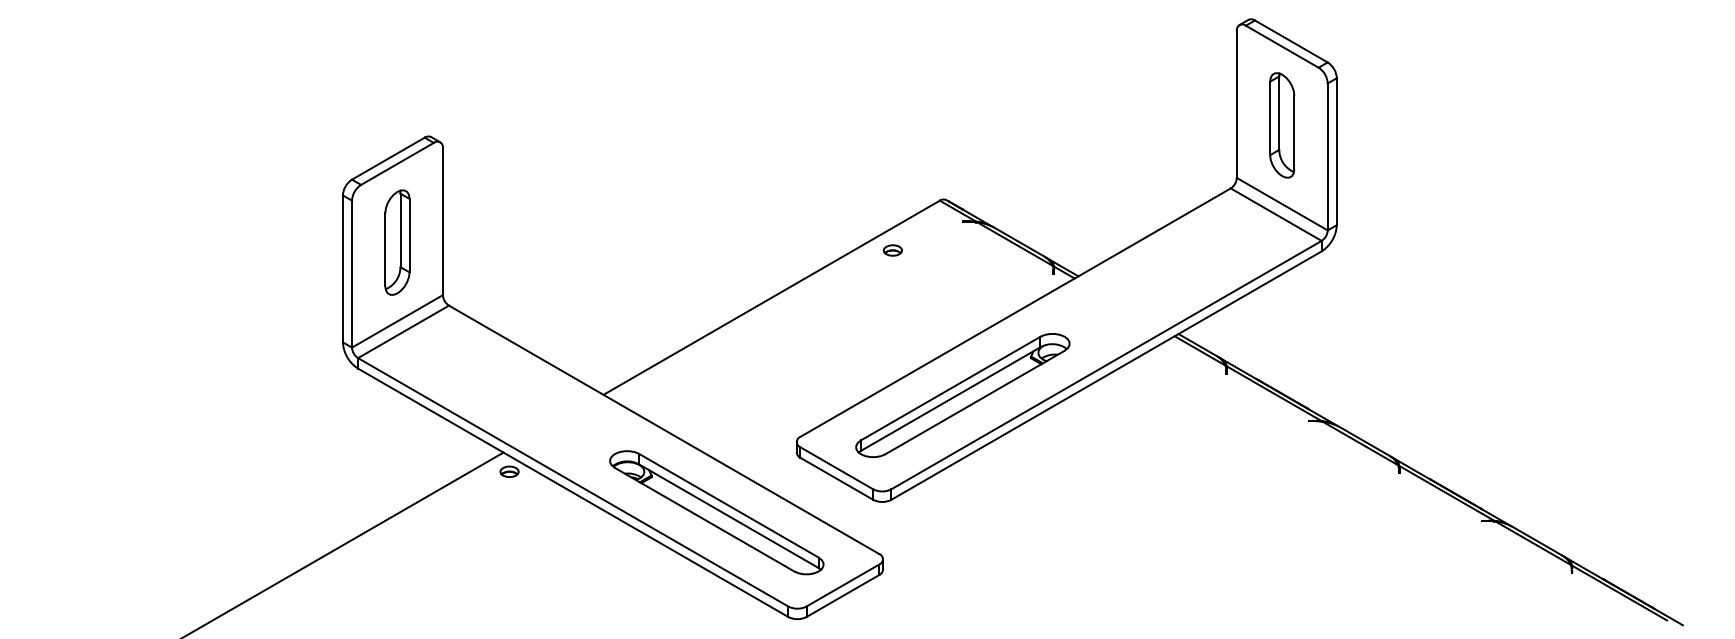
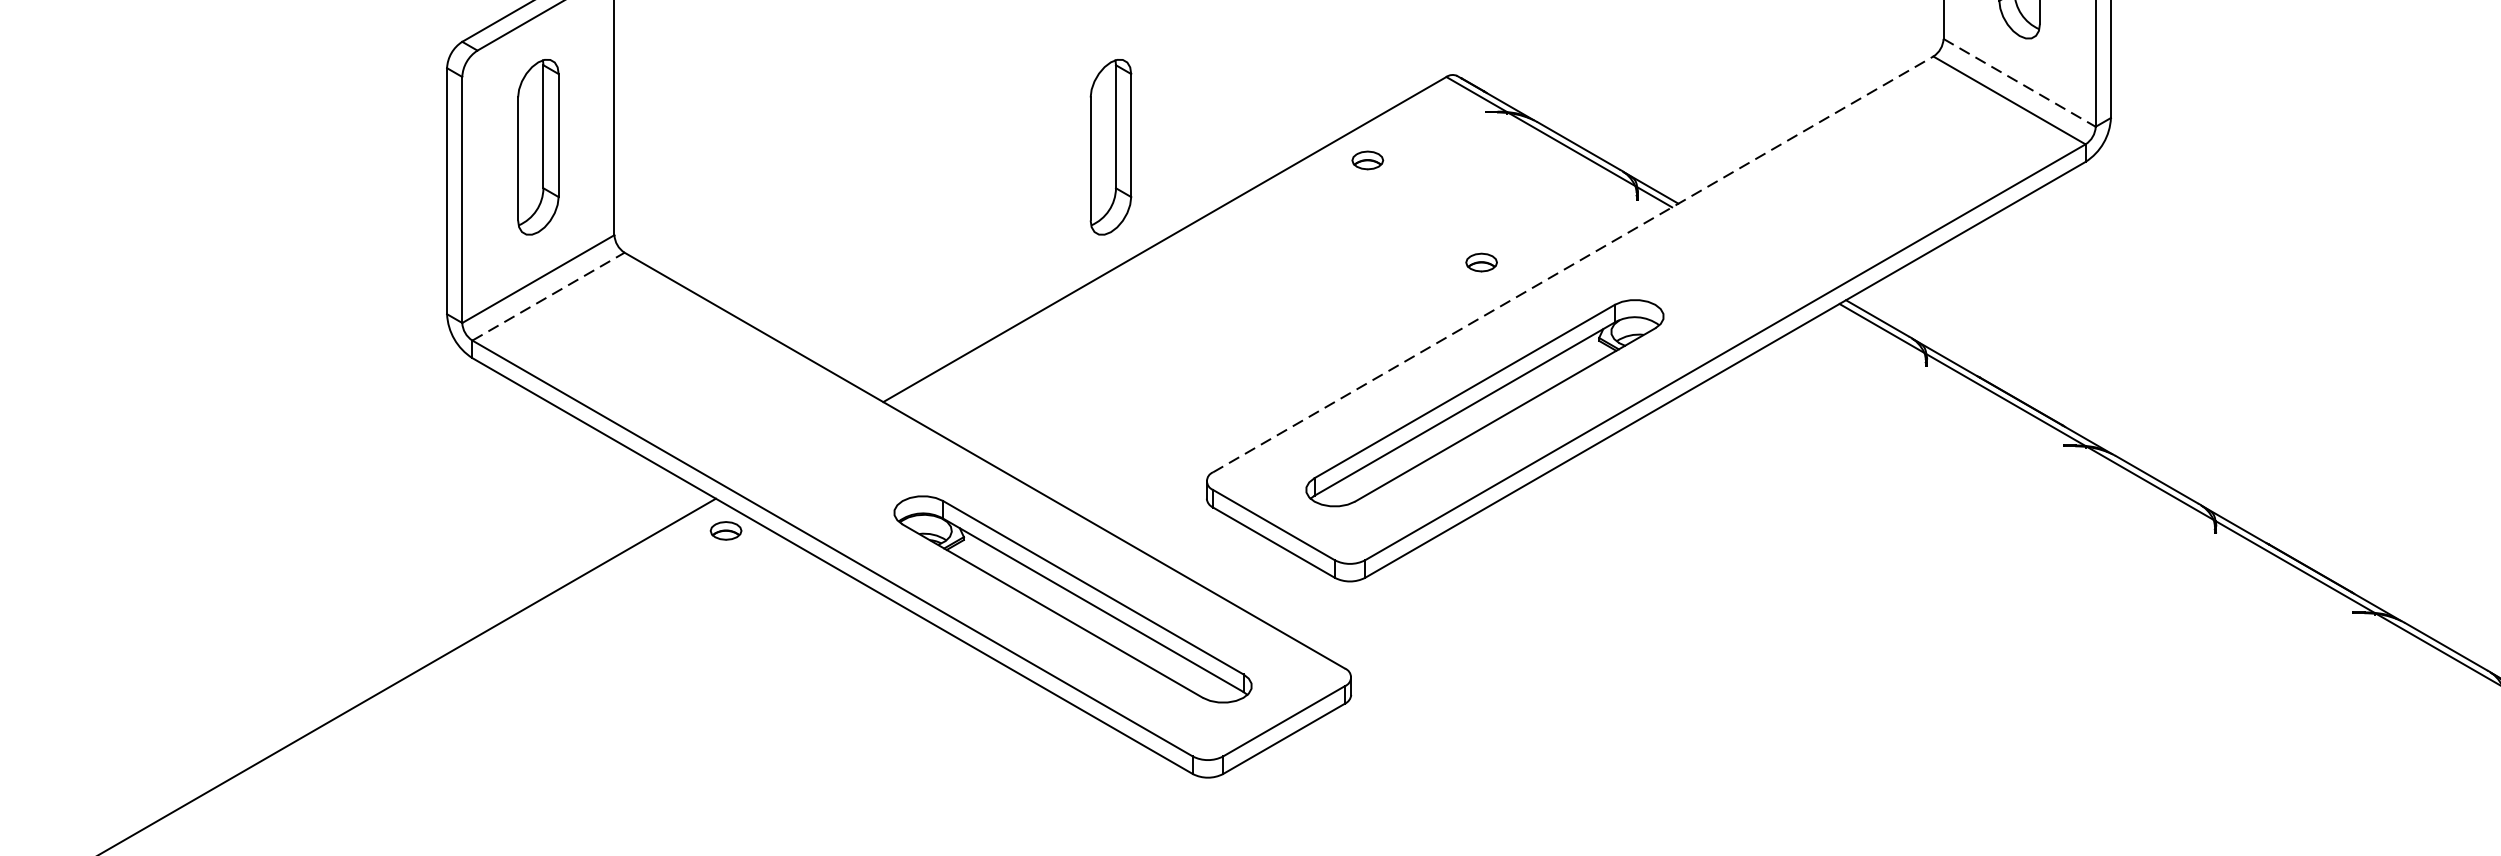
line: (1282, 204) -> (2020, 83), solid -> dashed
part: (739, 242) -> (1110, 147), added
part: (960, 311) -> (1480, 262), added
line: (1016, 312) -> (1574, 264), solid -> dashed
line: (403, 331) -> (548, 296), solid -> dashed

